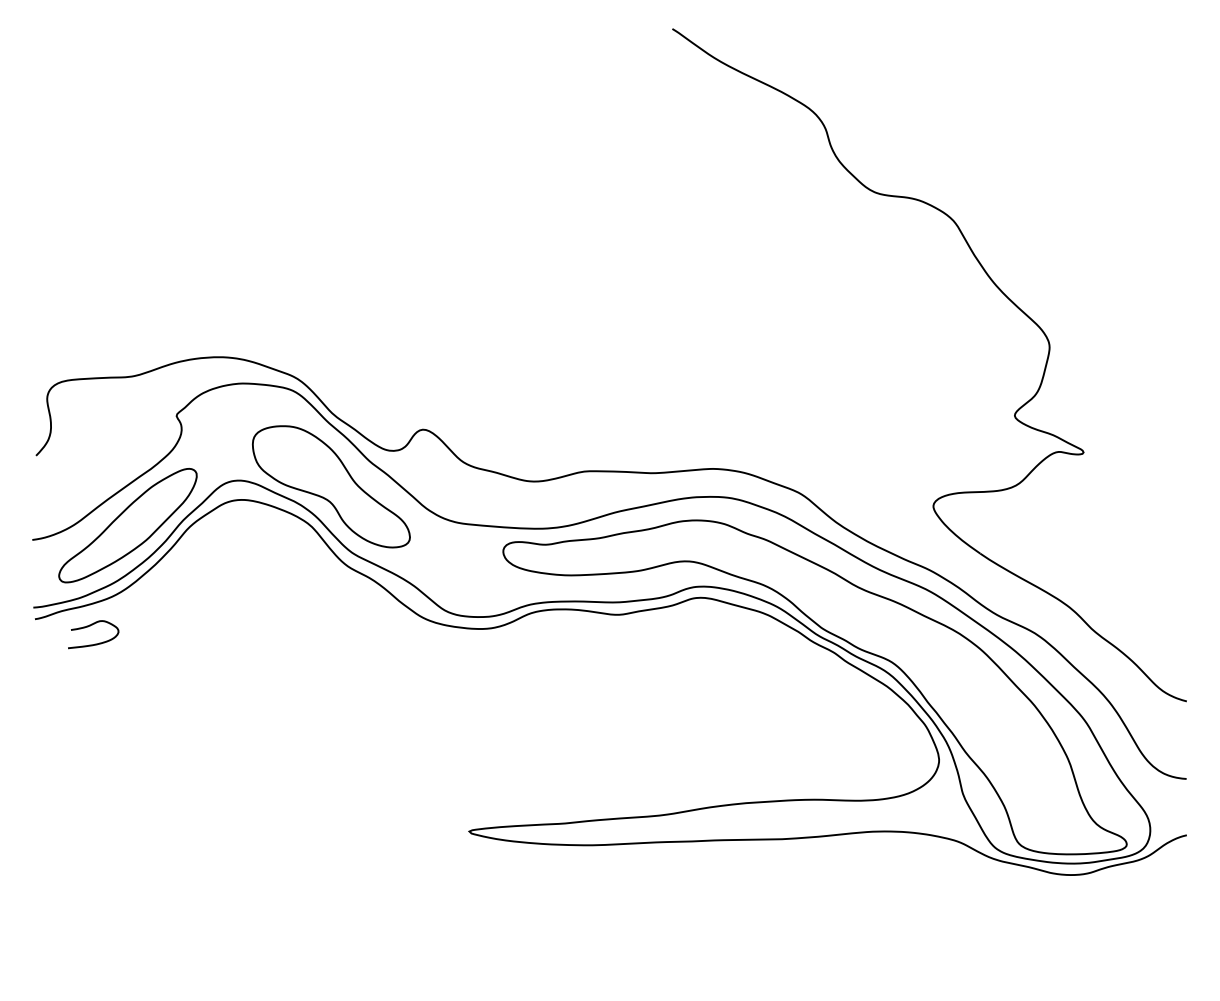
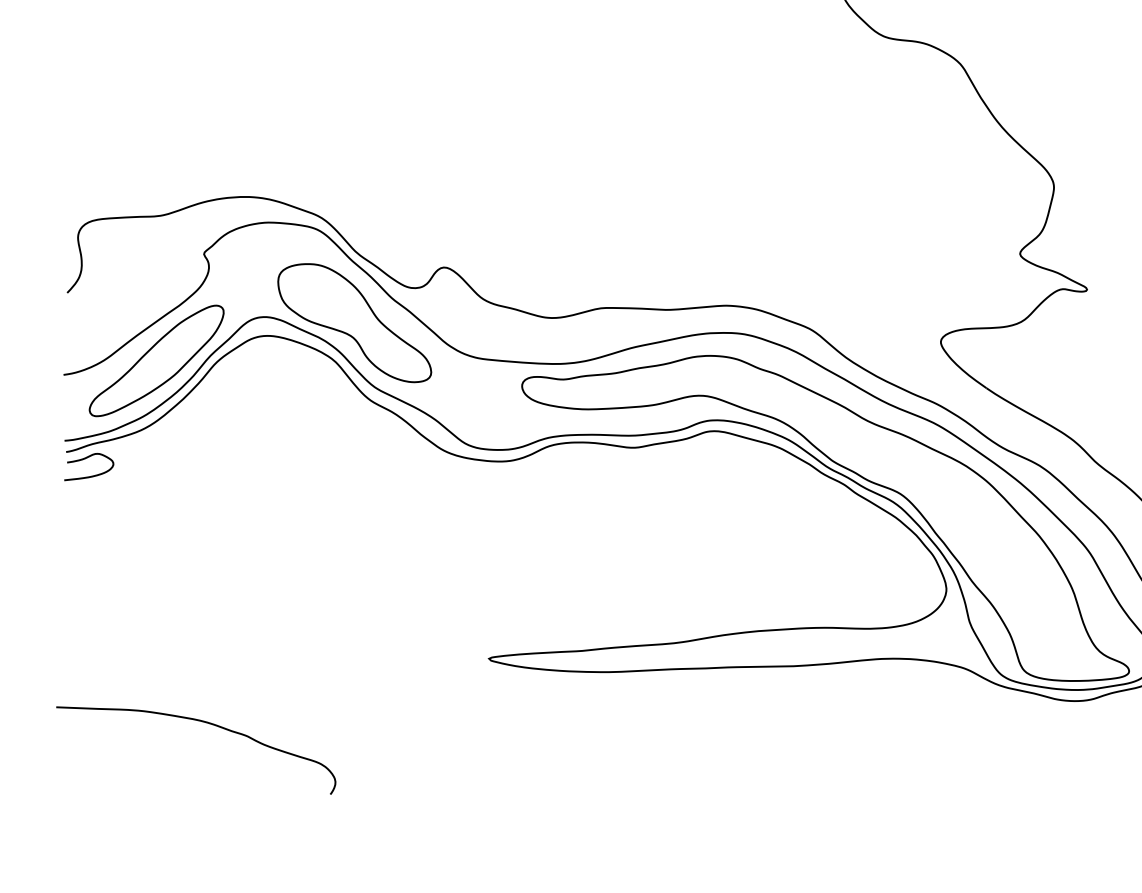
curve: (90, 626) -> (86, 459), moved
curve: (176, 897) -> (203, 722), added

